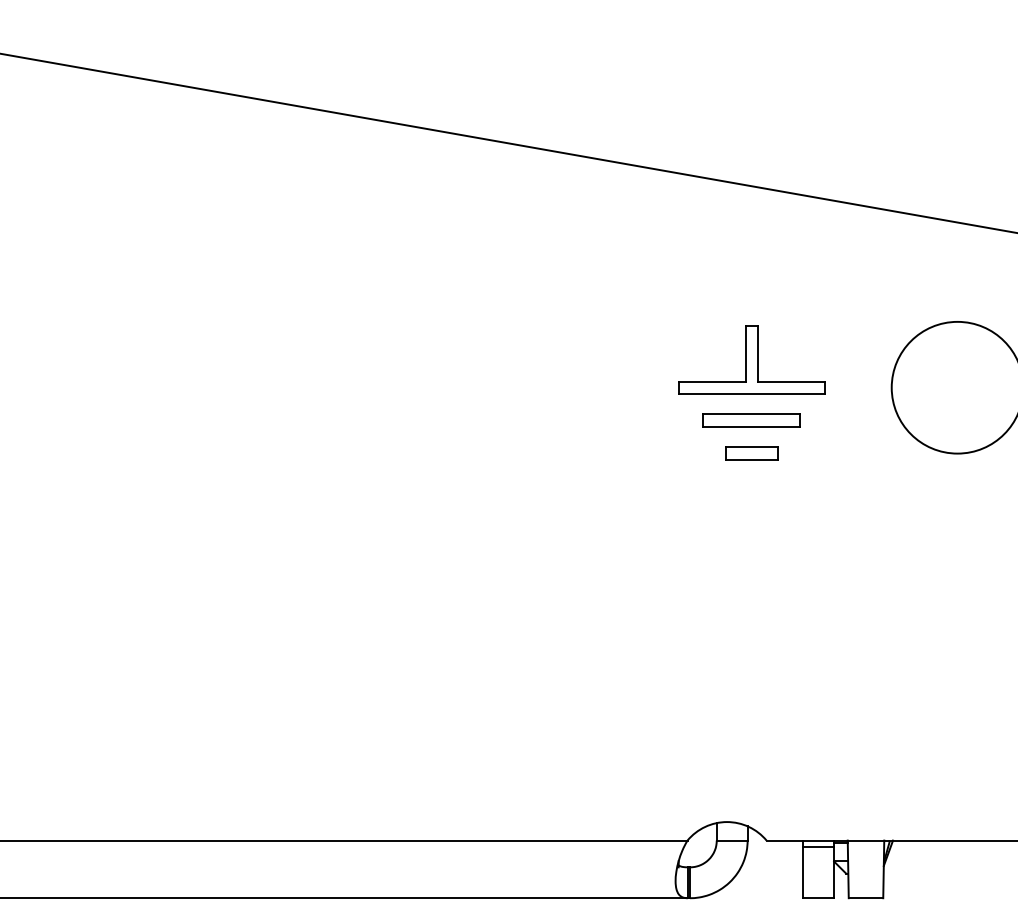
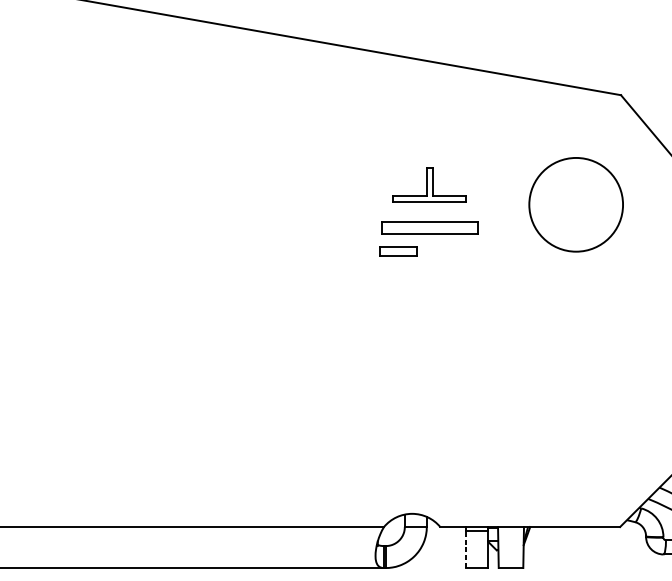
part: (751, 359) -> (429, 184), size x0.7
part: (751, 420) -> (429, 228), size x1.4
part: (751, 453) -> (398, 251), moved
line: (803, 872) -> (466, 549), solid -> dashed

